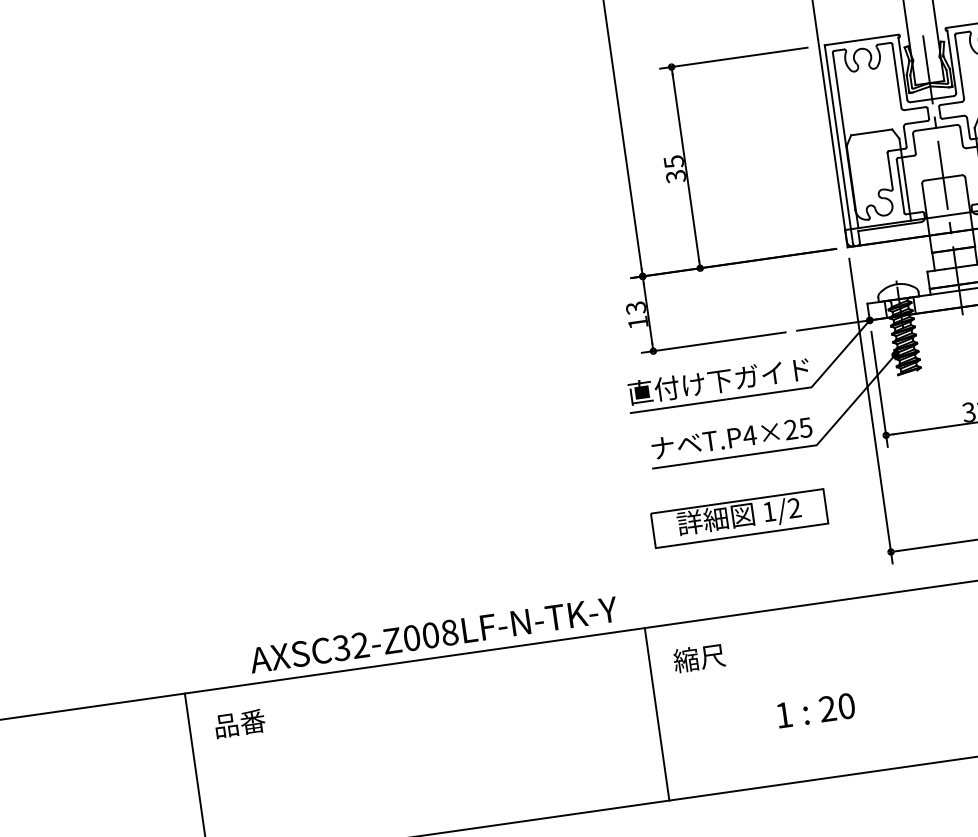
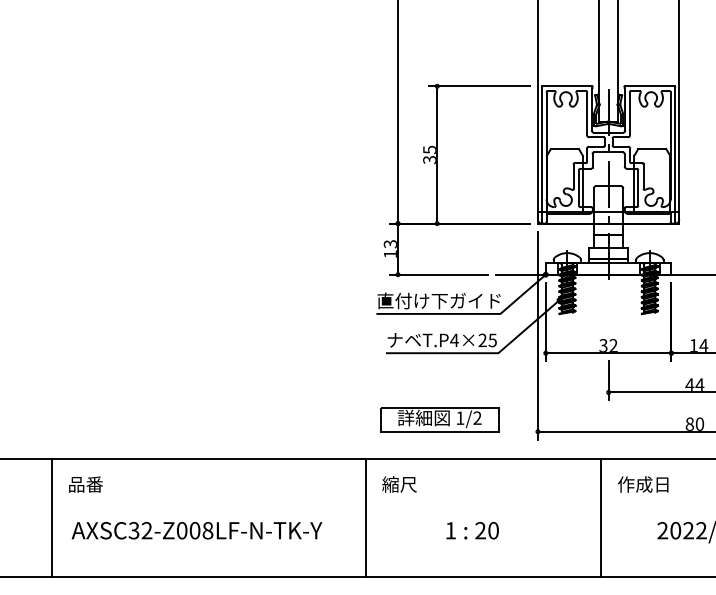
part: (739, 518) -> (439, 419), moved
text: (432, 634) -> (196, 530), moved

